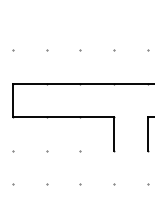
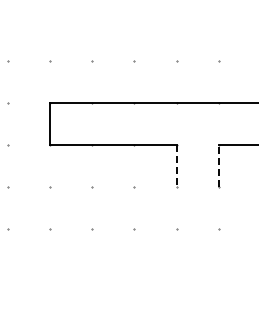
line: (147, 133) -> (218, 165), solid -> dashed
line: (114, 134) -> (176, 166), solid -> dashed

